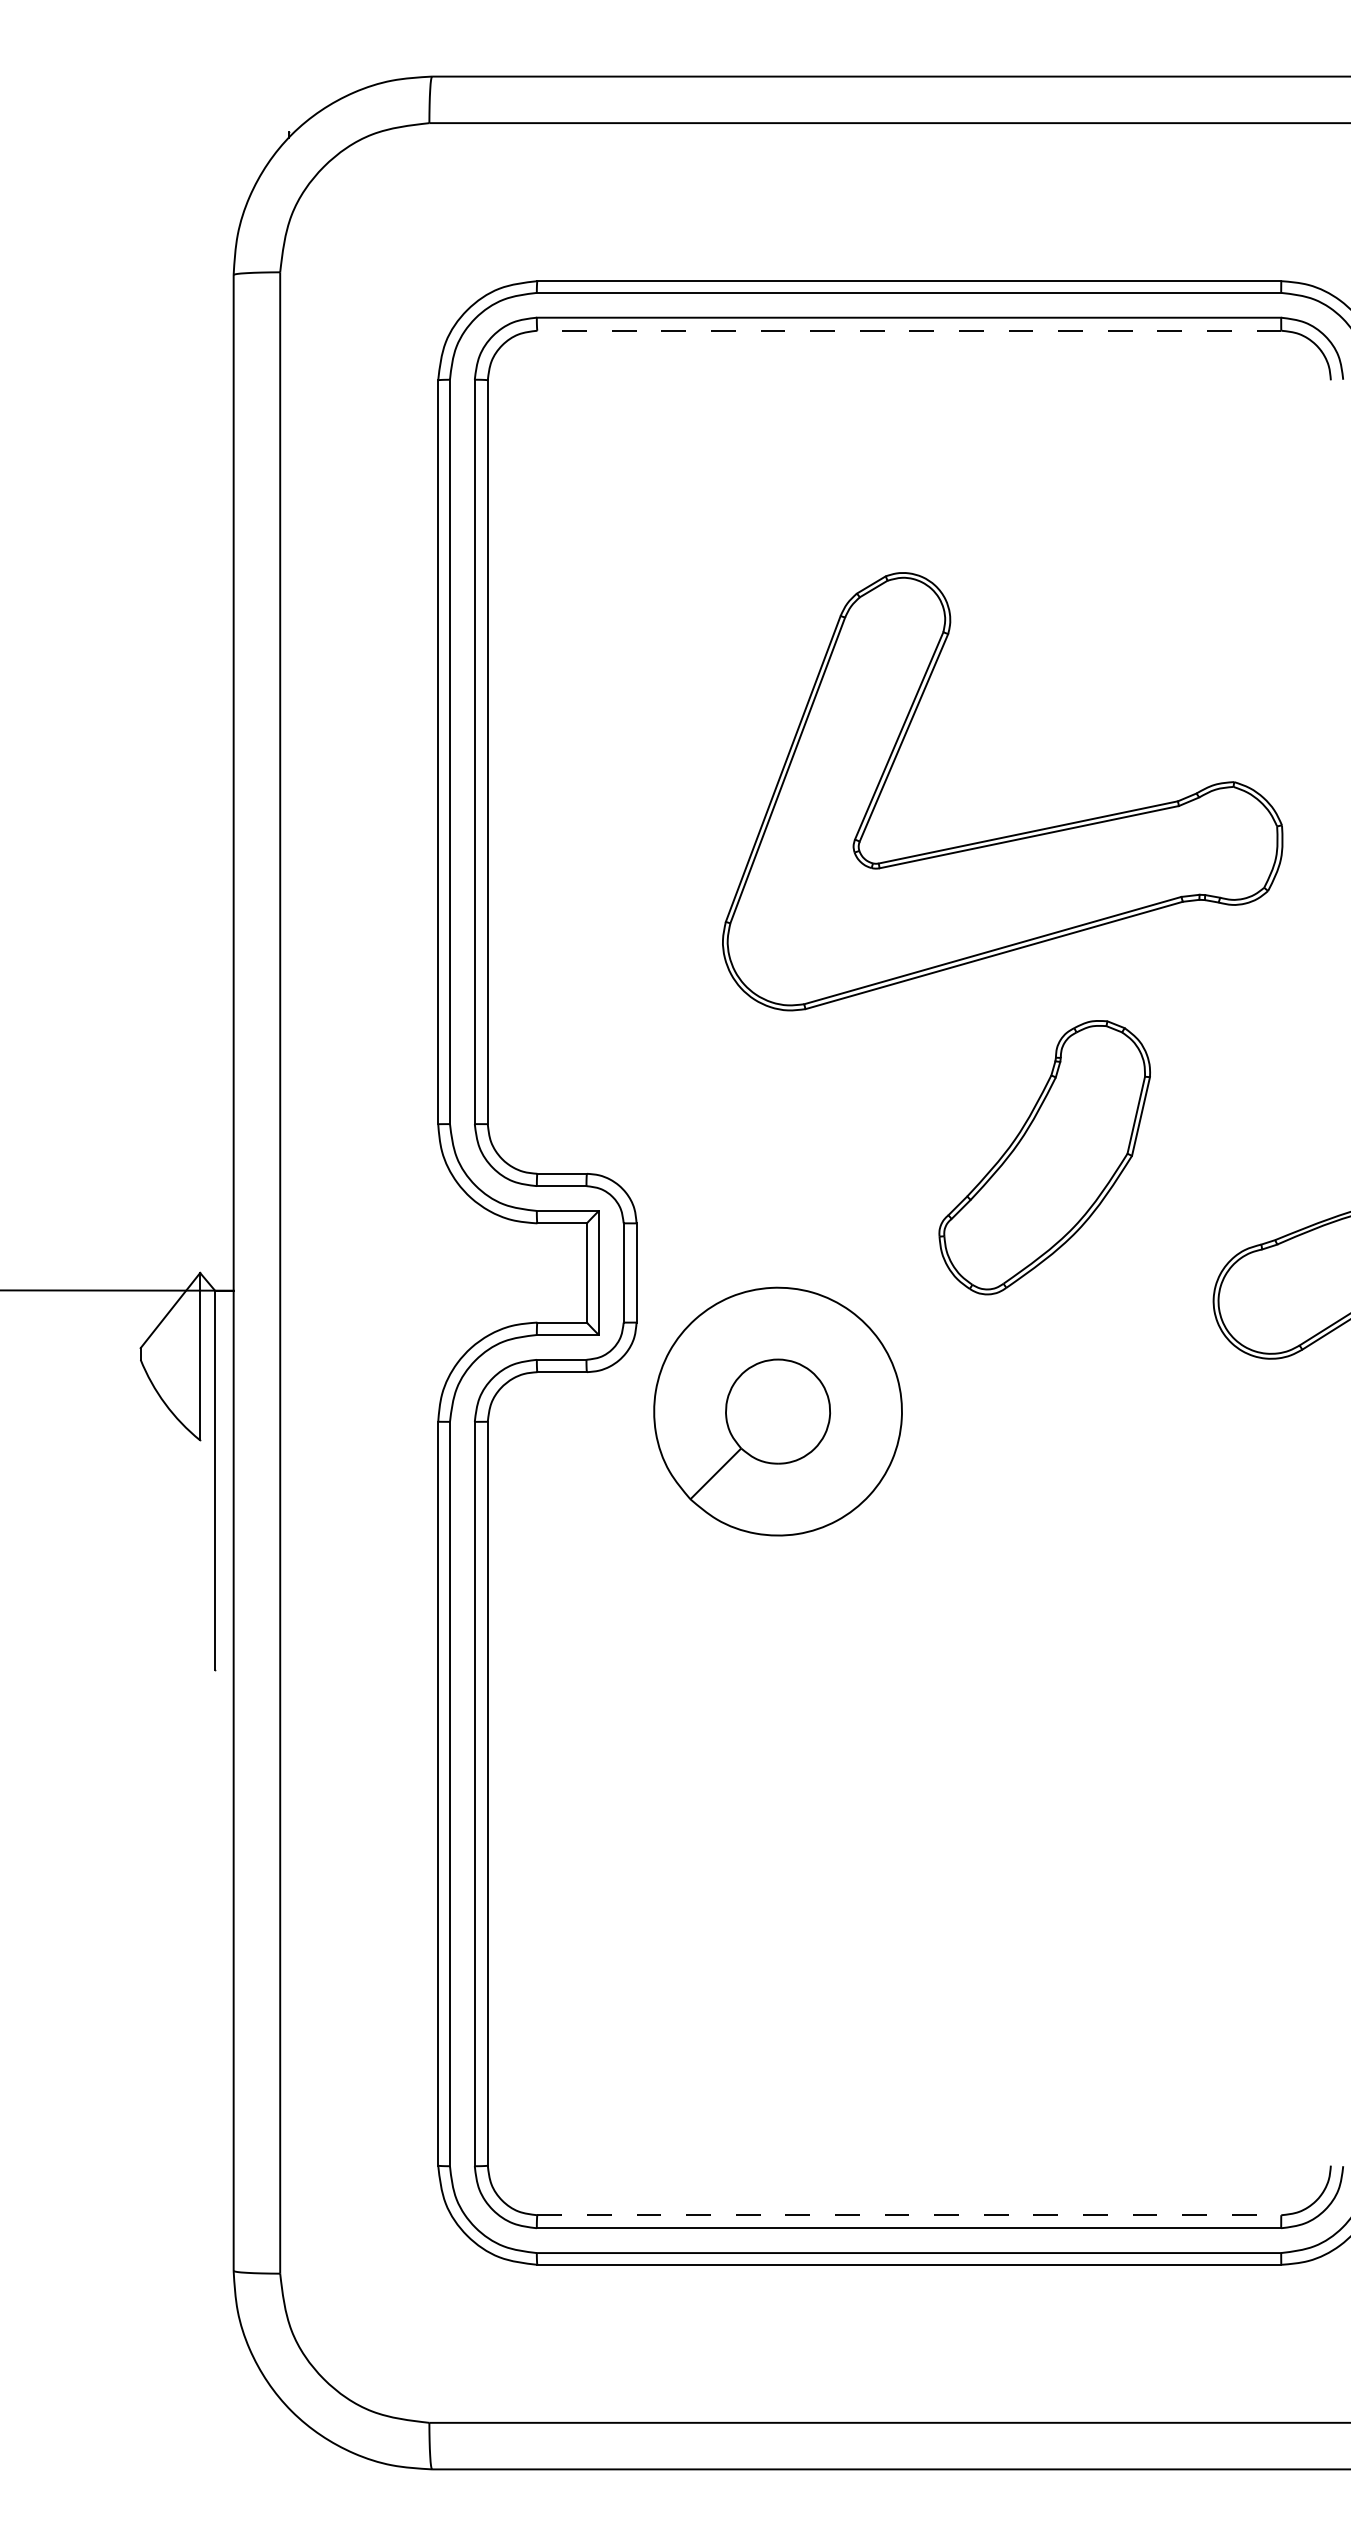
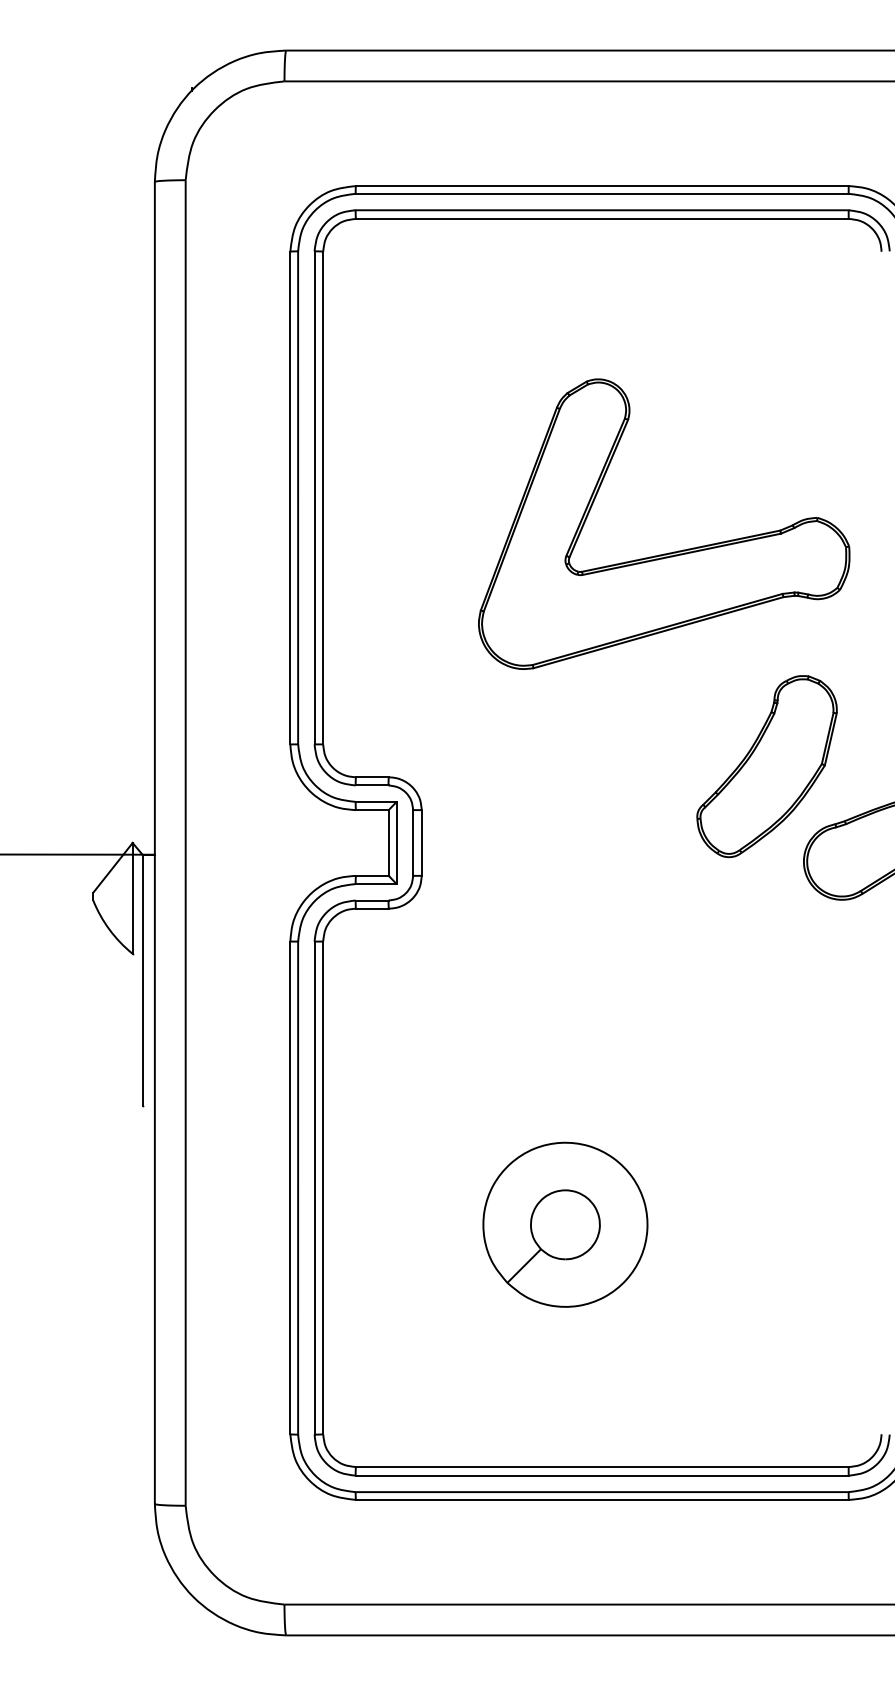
line: (908, 330) -> (601, 218), dashed -> solid
part: (1043, 1157) -> (766, 766), moved
part: (778, 1411) -> (565, 1224), moved
line: (909, 2215) -> (602, 1467), dashed -> solid

